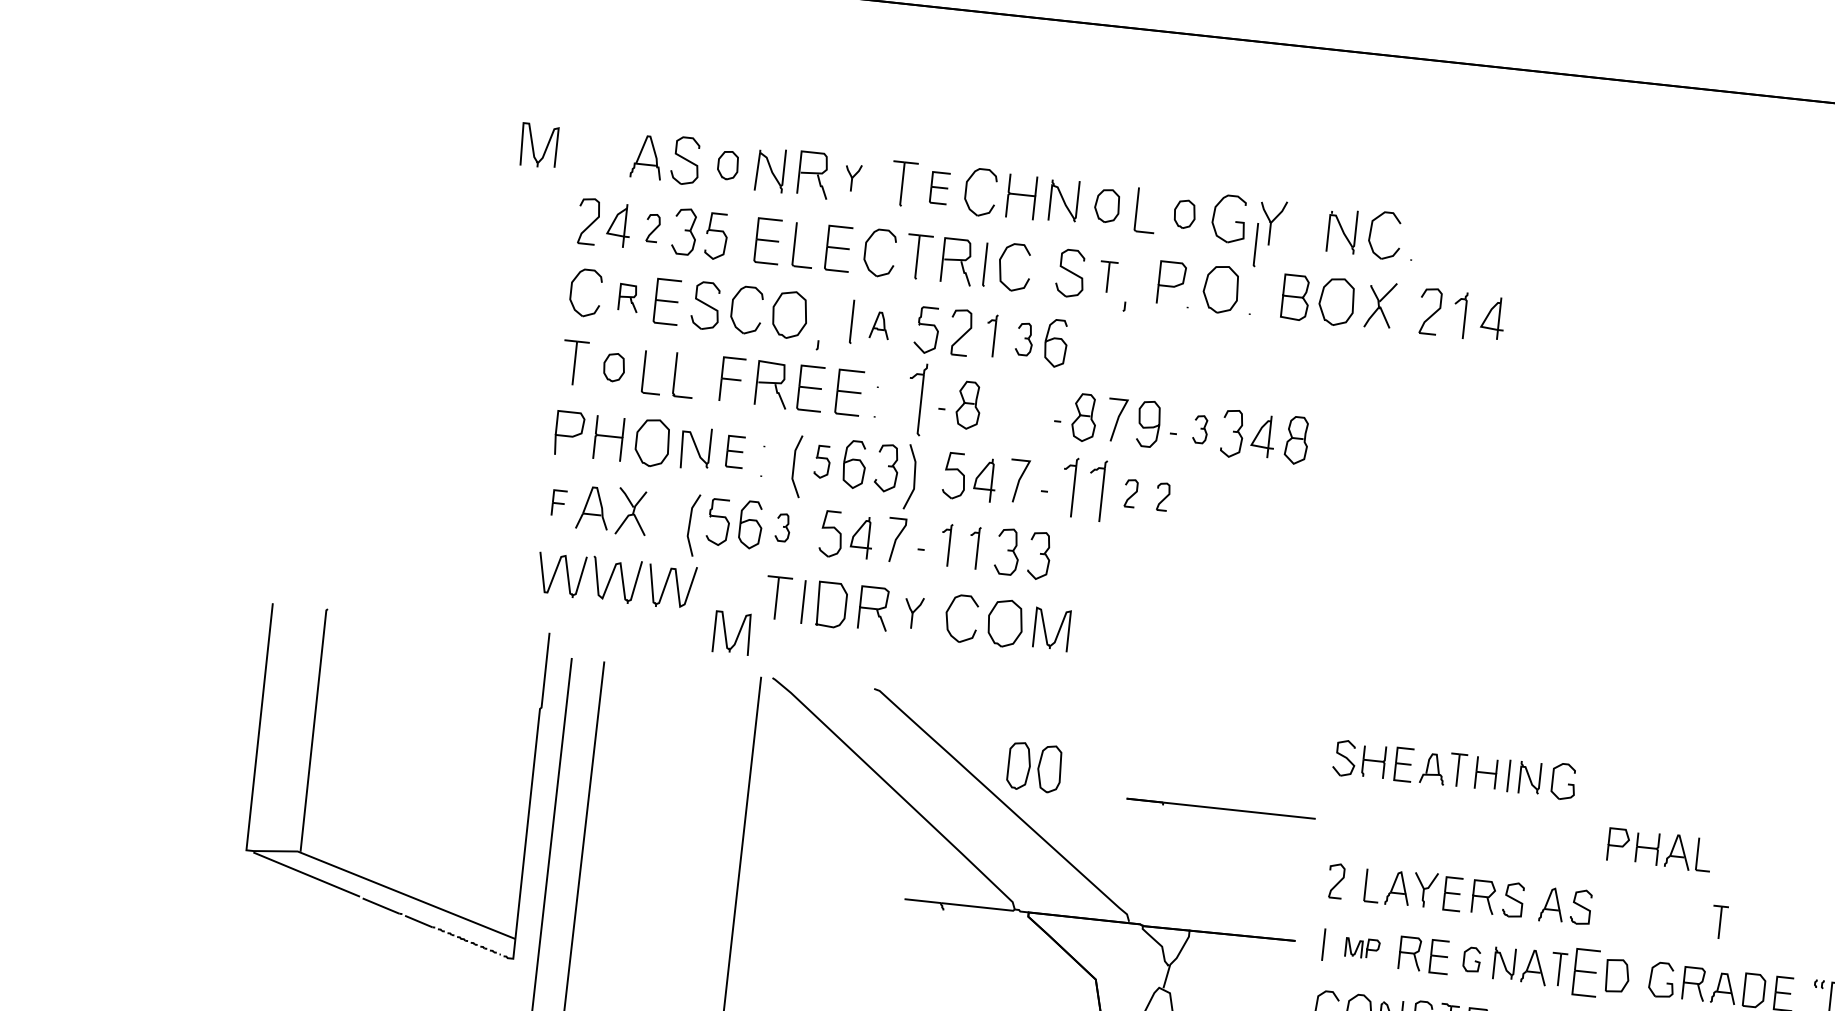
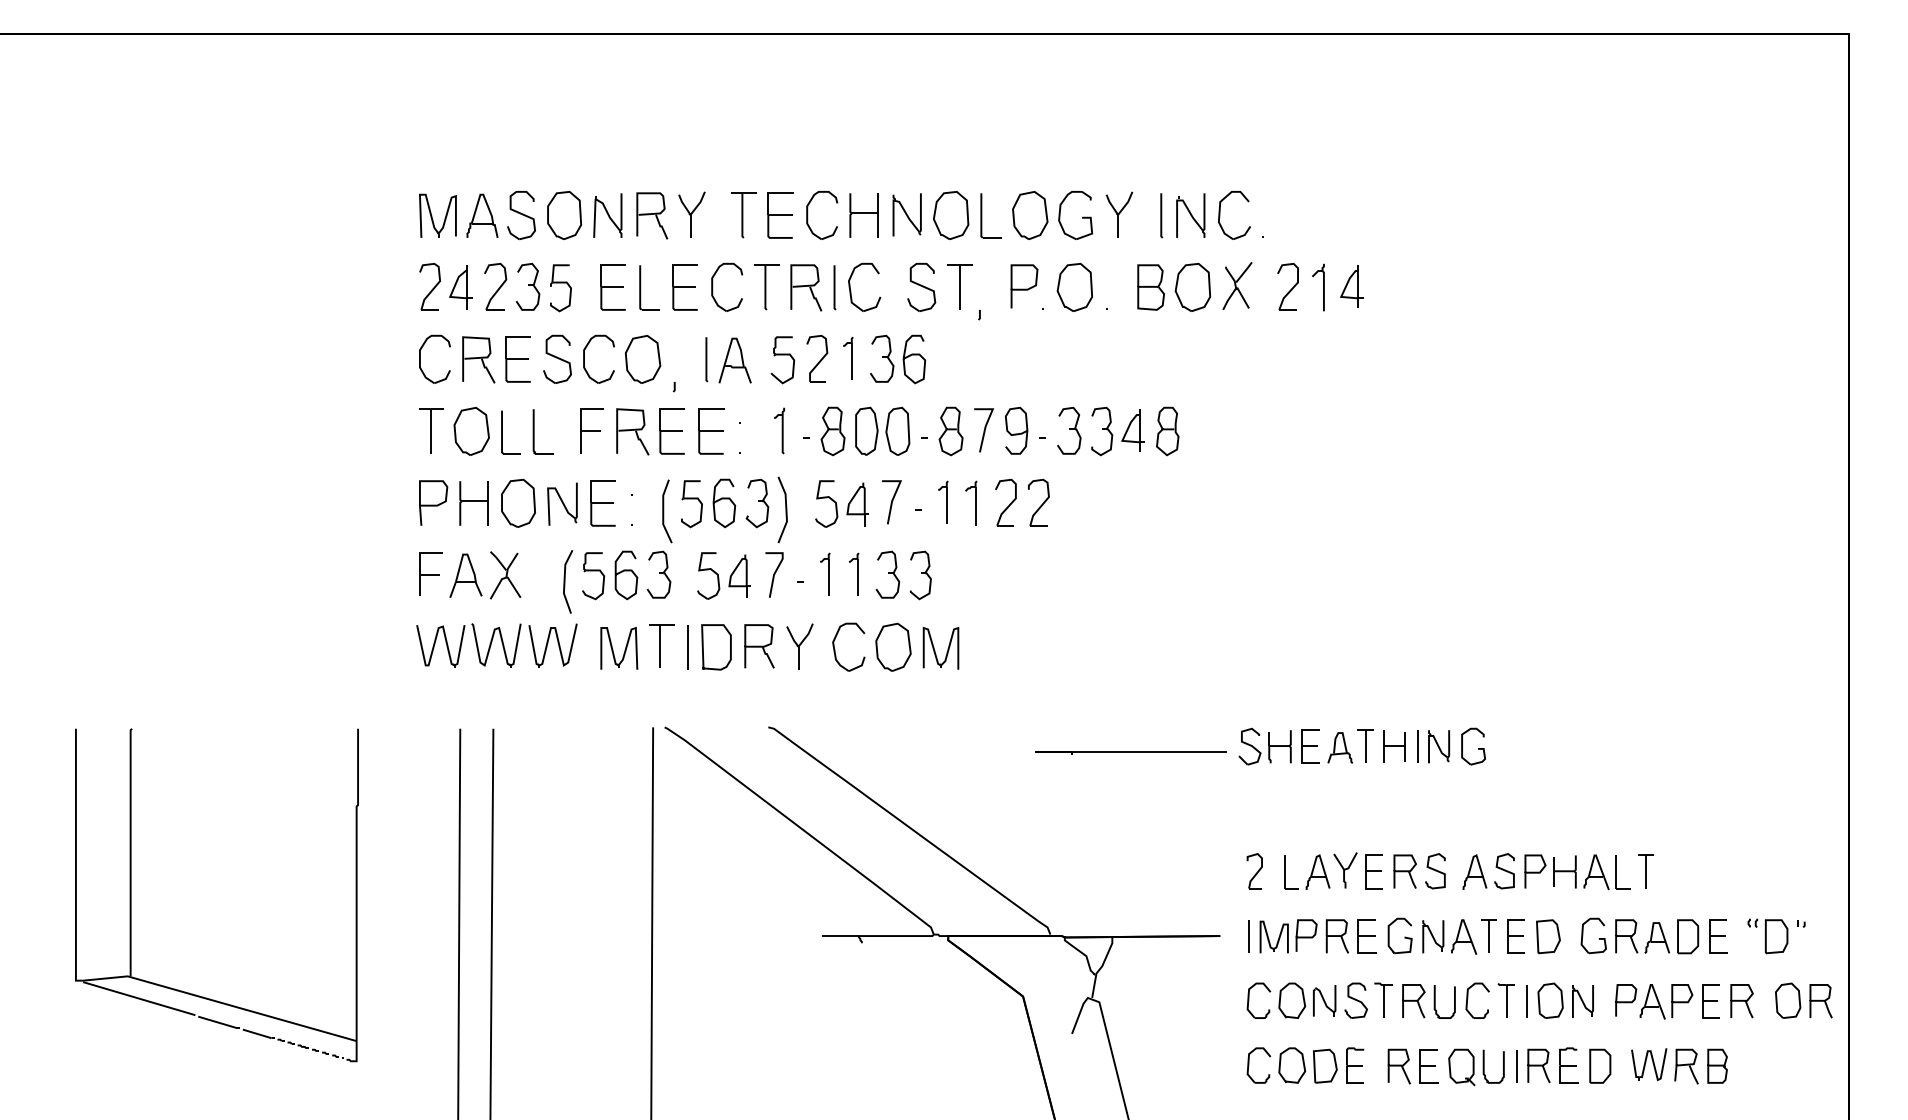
part: (538, 145) -> (437, 215), moved
part: (727, 165) -> (564, 215), size x1.67
part: (852, 177) -> (691, 214), size x1.67
part: (939, 188) -> (780, 215), size x1.43
part: (1107, 206) -> (951, 215), size x1.43
part: (1184, 214) -> (1030, 215), size x1.67
part: (652, 227) -> (495, 286), size x1.67
line: (1256, 244) -> (1161, 215), moved
part: (1107, 276) -> (959, 286), size x1.43
part: (628, 297) -> (478, 359), size x1.67
part: (879, 325) -> (734, 360), size x1.67
part: (1024, 339) -> (882, 358), size x1.43
part: (614, 367) -> (471, 431), size x1.67
part: (916, 398) -> (779, 430), size x0.62
part: (1200, 429) -> (1069, 430), size x1.67
part: (734, 451) -> (602, 503), size x1.43
part: (822, 462) -> (691, 504), size x1.43
part: (1069, 485) -> (943, 501), size x0.71
part: (1097, 489) -> (971, 502), size x0.71
part: (1130, 493) -> (1005, 502), size x1.67
part: (1162, 496) -> (1038, 502), size x1.67
part: (558, 502) -> (430, 573), size x1.67
part: (782, 527) -> (658, 574), size x1.67
part: (913, 612) -> (799, 646), size x1.43
part: (732, 632) -> (619, 647), moved
part: (1034, 766) -> (882, 430), moved
part: (309, 772) -> (131, 895), moved
part: (1220, 809) -> (1130, 752), moved
part: (1659, 850) -> (1577, 872), moved
part: (1362, 948) -> (1288, 936), size x1.67
part: (1471, 959) -> (1399, 935), size x1.43
part: (1585, 972) -> (1515, 936), size x0.71

